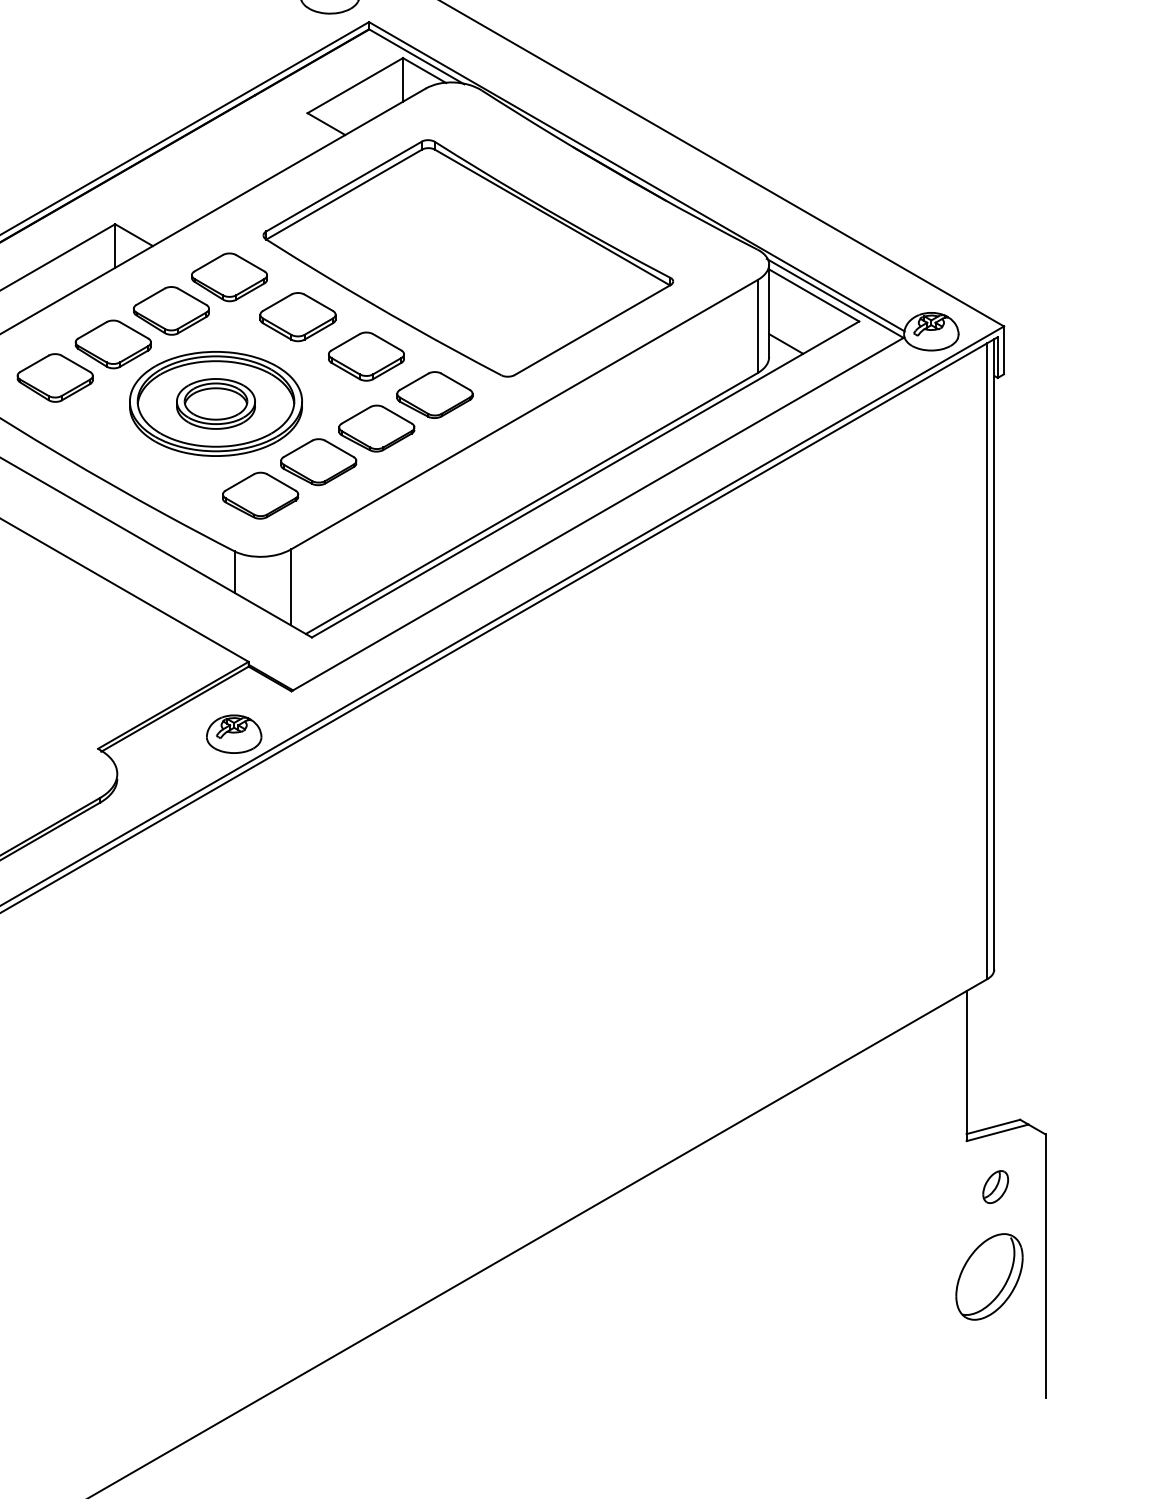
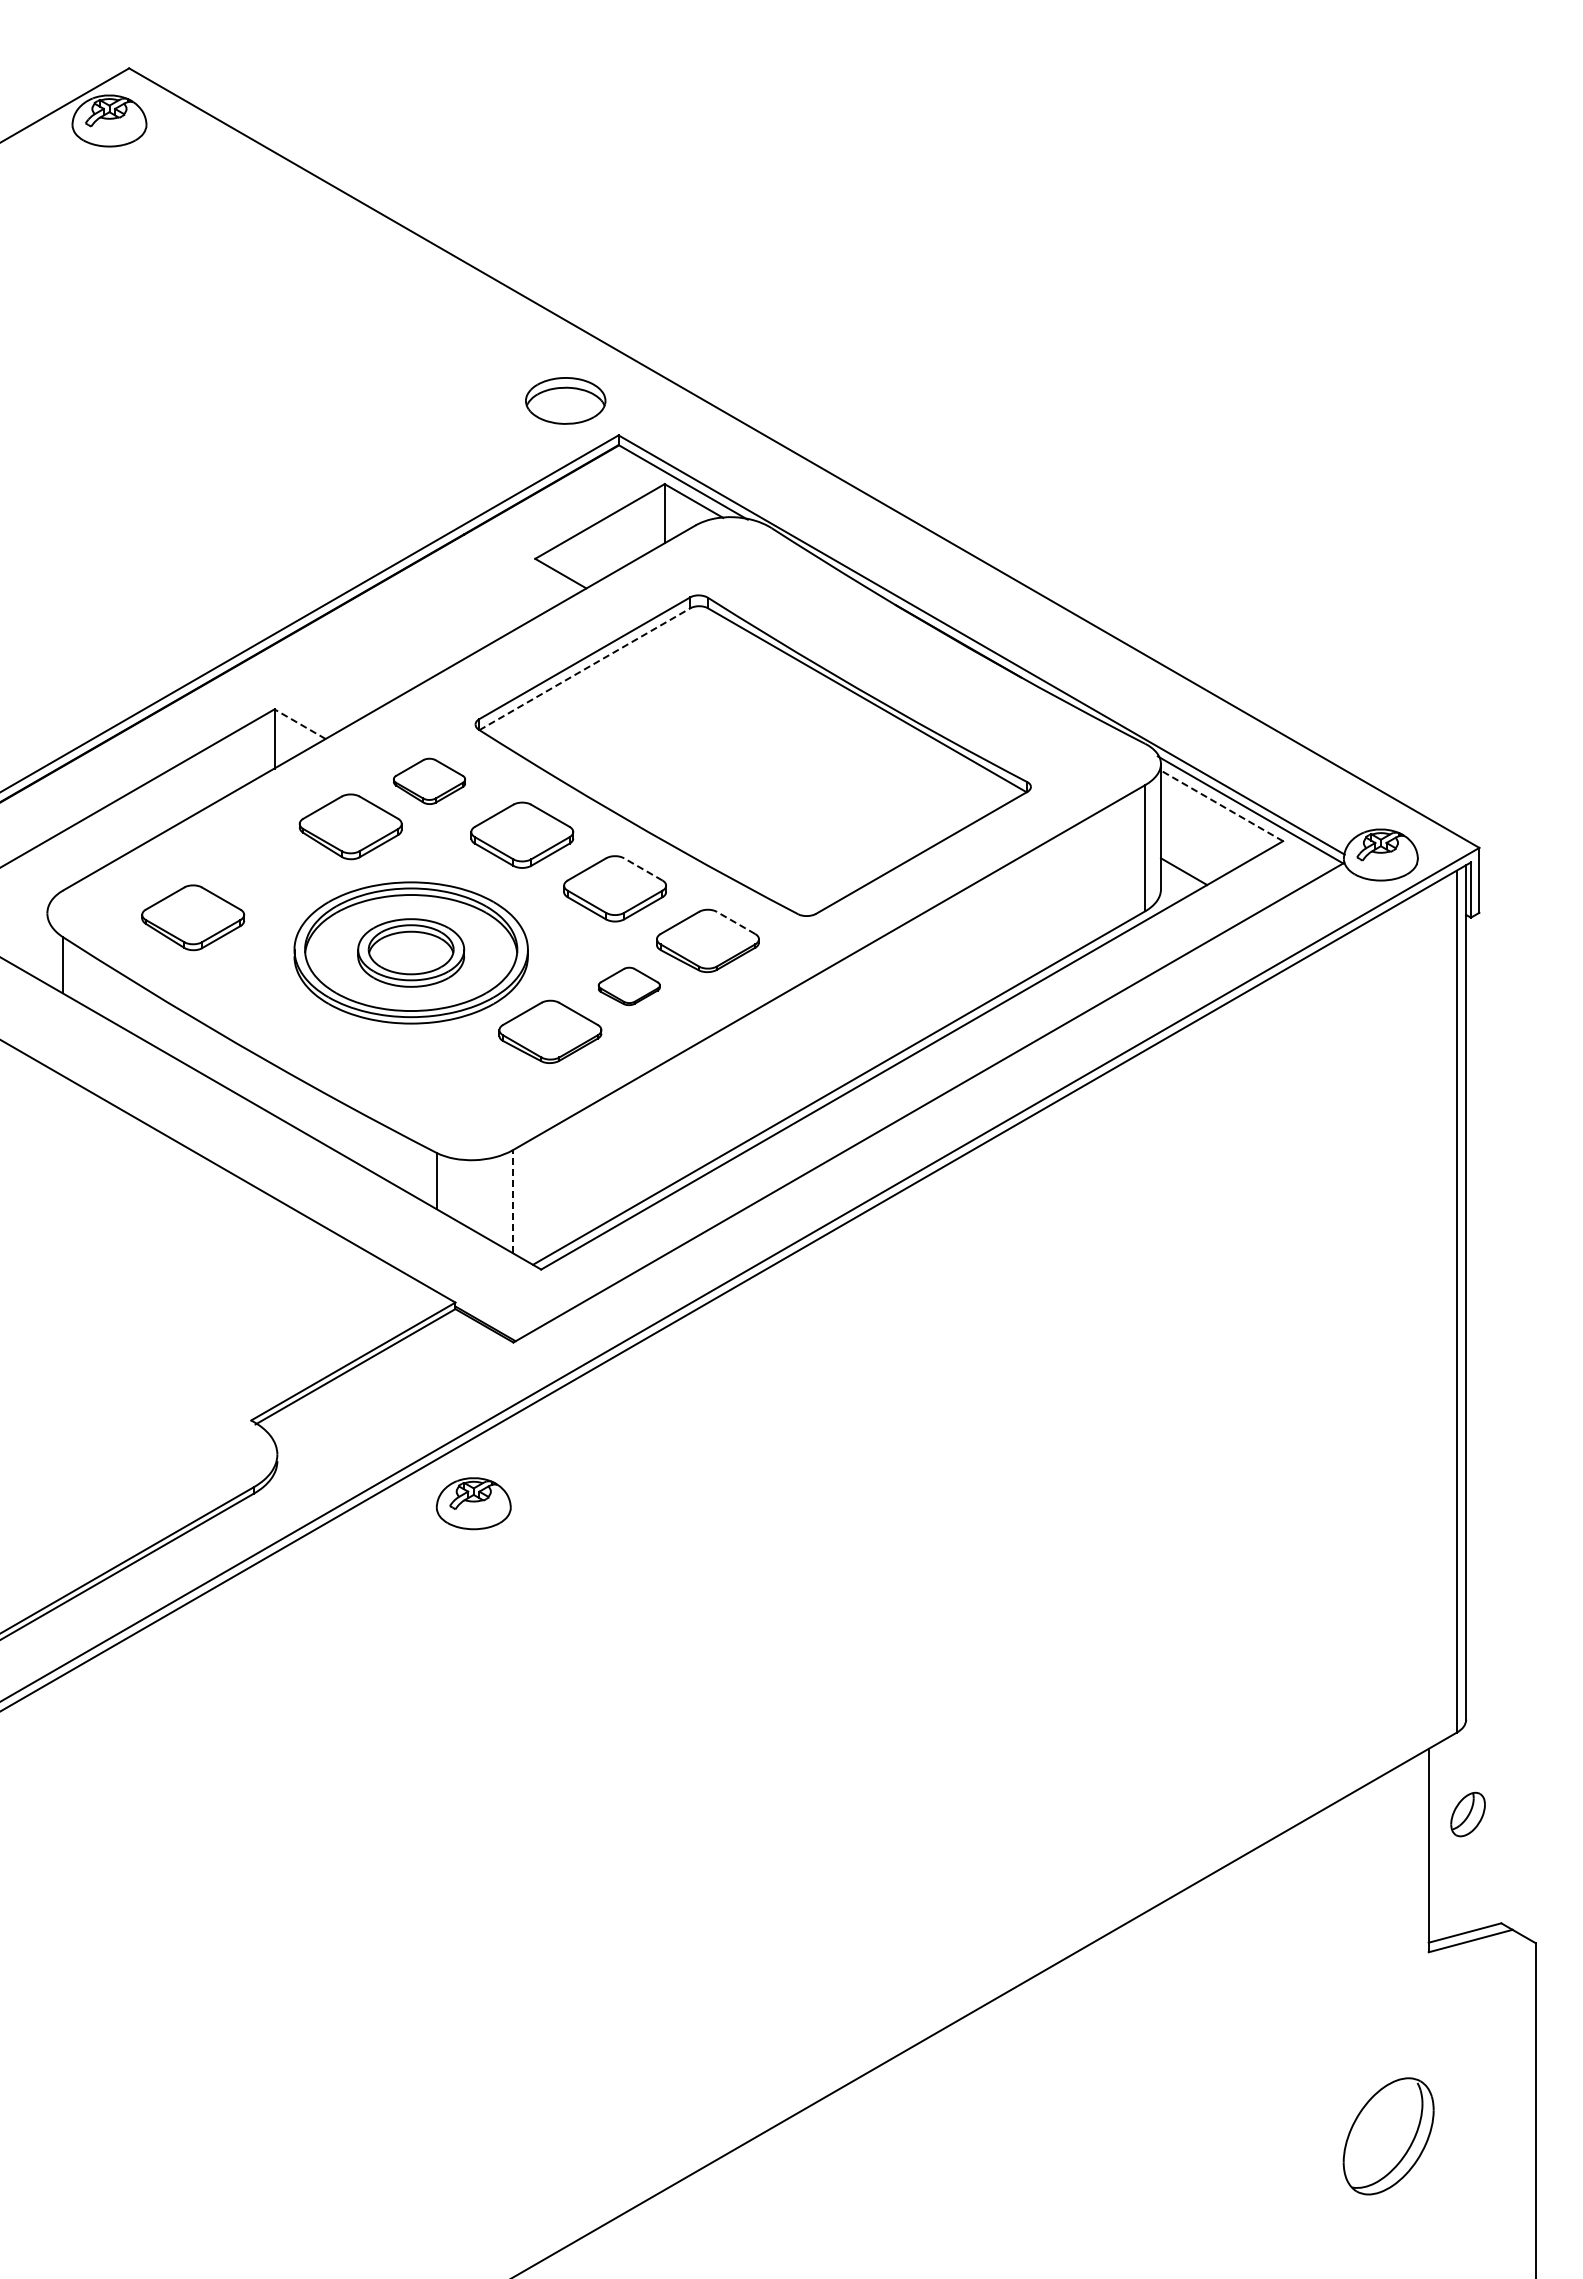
line: (343, 194) -> (584, 669), solid -> dashed
line: (134, 235) -> (300, 724), solid -> dashed
part: (229, 277) -> (429, 781), size x0.7
line: (814, 295) -> (1222, 805), solid -> dashed
line: (386, 342) -> (642, 869), solid -> dashed
part: (112, 344) -> (271, 872), removed
line: (455, 381) -> (735, 922), solid -> dashed
part: (377, 428) -> (629, 986), size x0.6
part: (260, 495) -> (471, 1077), removed
line: (290, 587) -> (512, 1201), solid -> dashed
part: (233, 734) -> (473, 1503), moved
part: (995, 1187) -> (1467, 1814), moved
part: (989, 1277) -> (1388, 2136), moved

